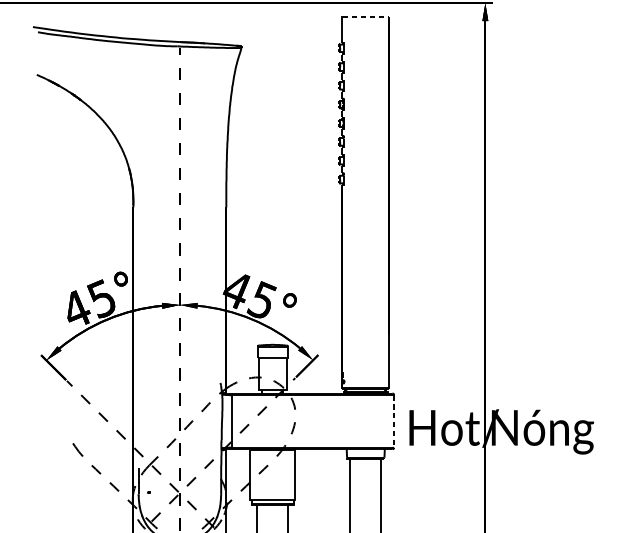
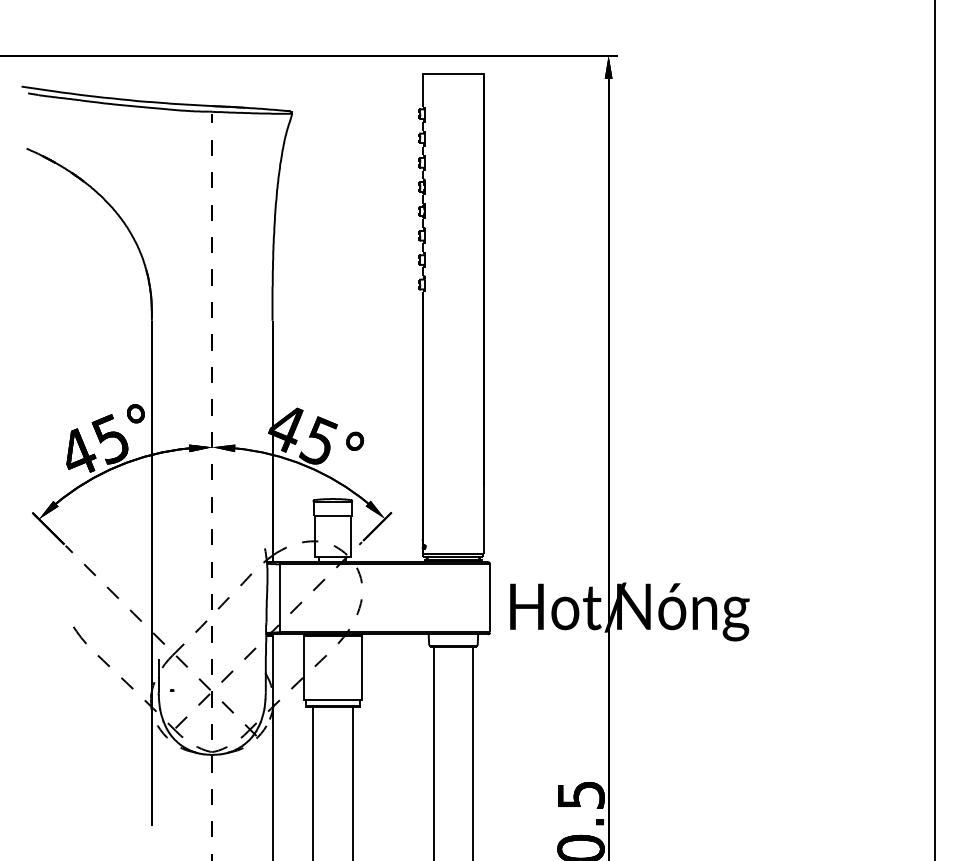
line: (365, 16) -> (453, 73), dashed -> solid
line: (393, 421) -> (489, 598), dashed -> solid

